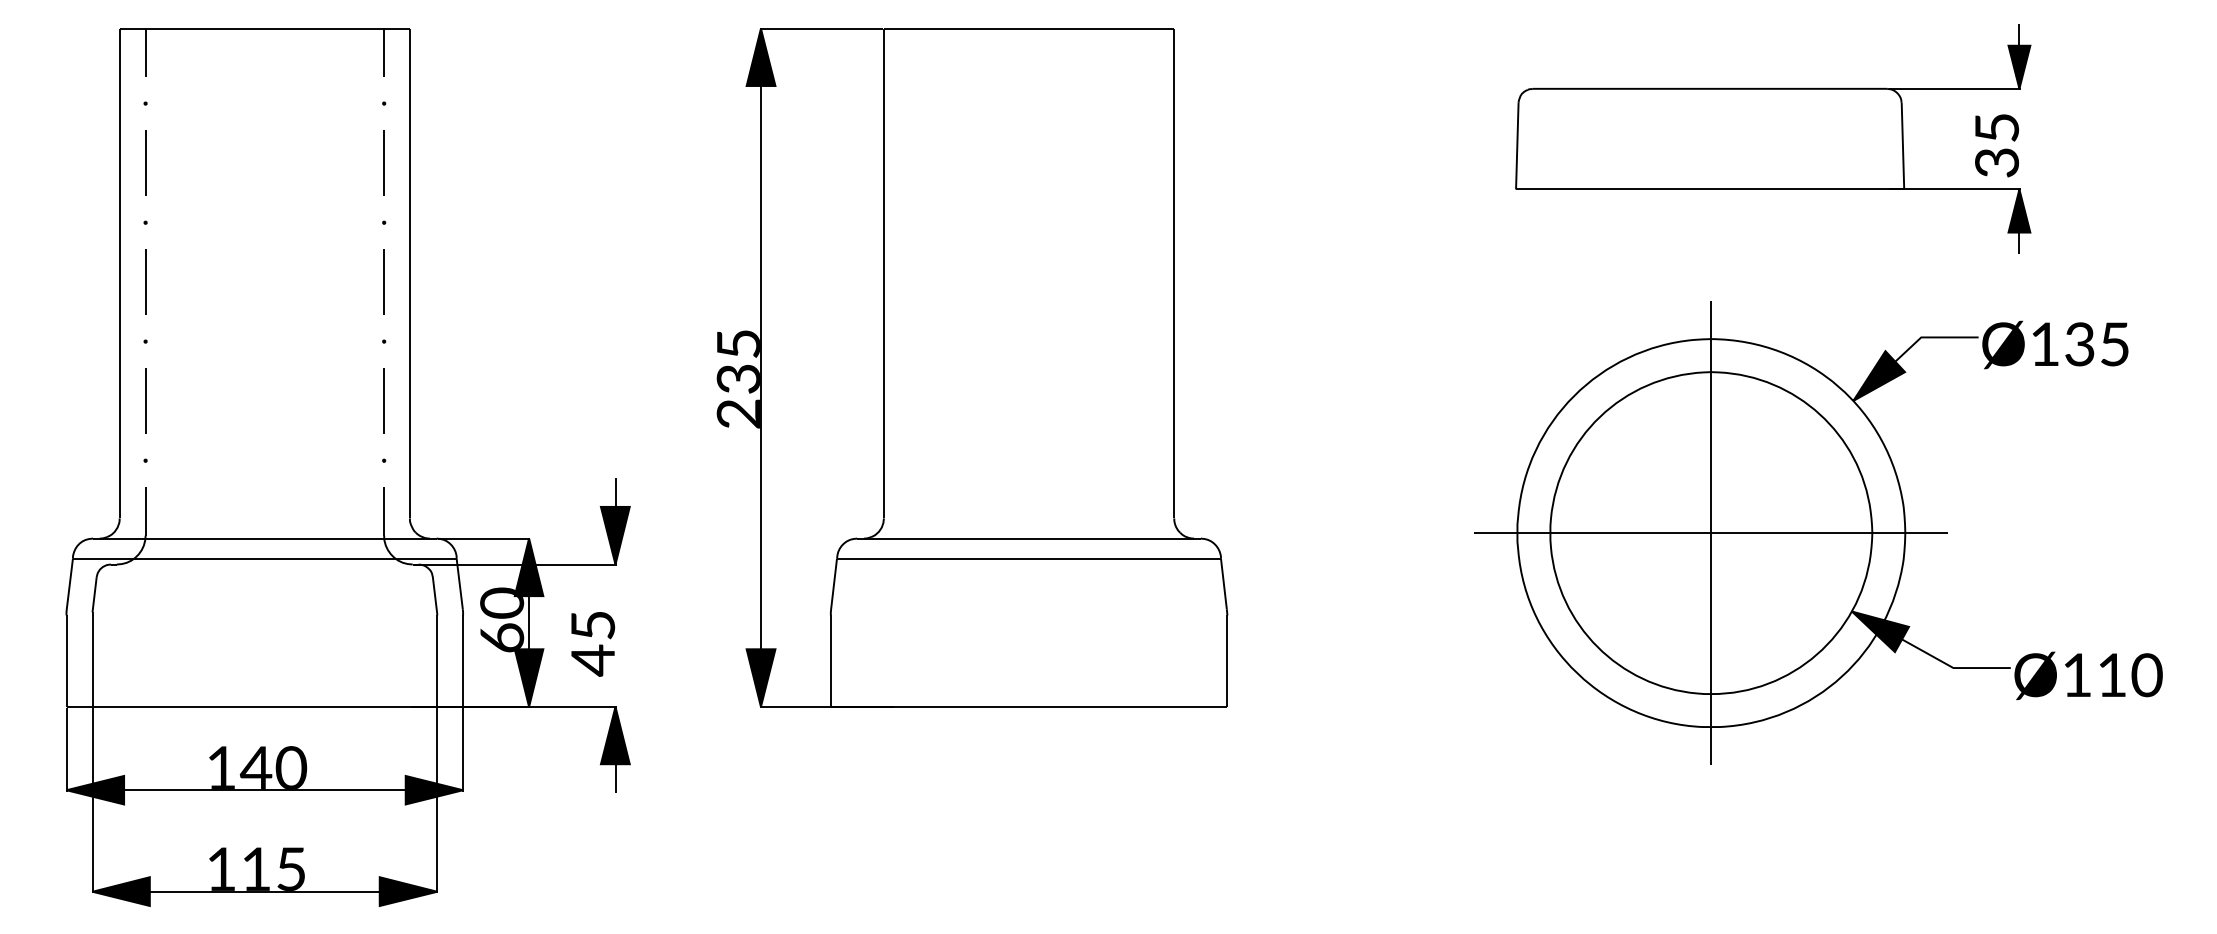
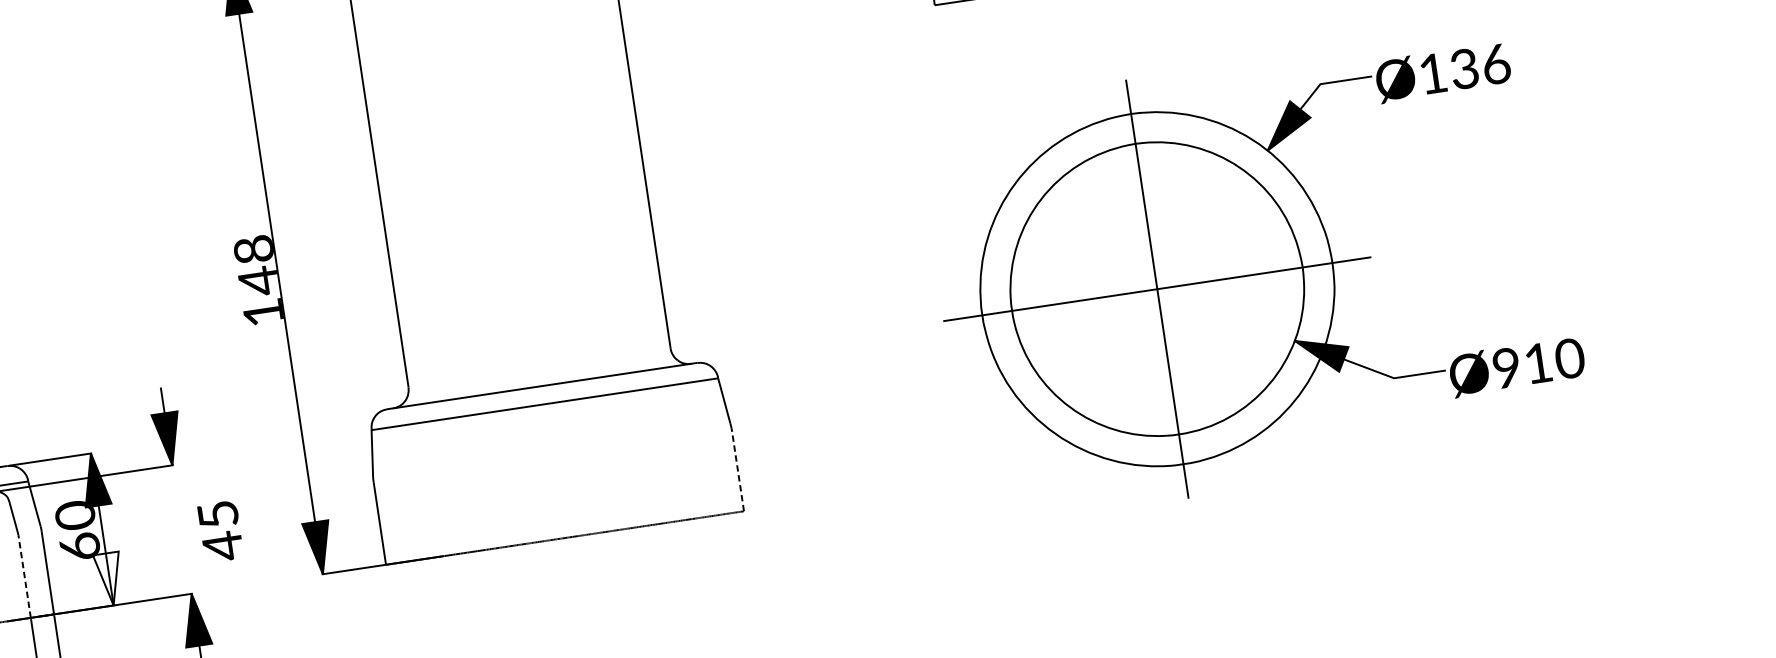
text: (2114, 344) -> (1495, 64), Ø135 -> Ø136
text: (737, 378) -> (257, 280), 235 -> 148
text: (593, 644) -> (221, 531), moved
line: (437, 661) -> (24, 576), solid -> dashed
line: (1227, 661) -> (737, 470), solid -> dashed
text: (2076, 674) -> (1506, 367), Ø110 -> Ø910
fill: (528, 677) -> (109, 579), removed

